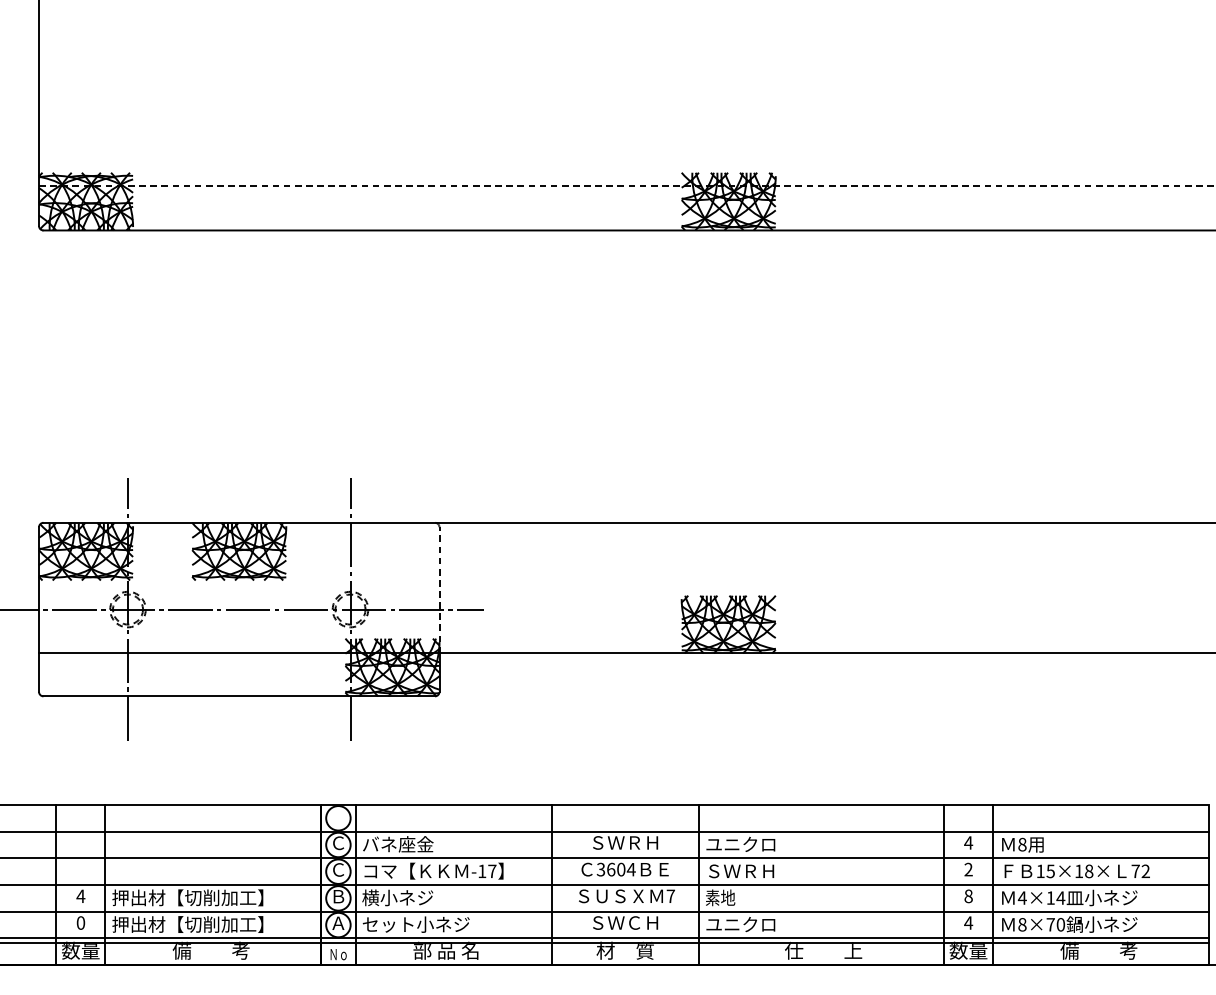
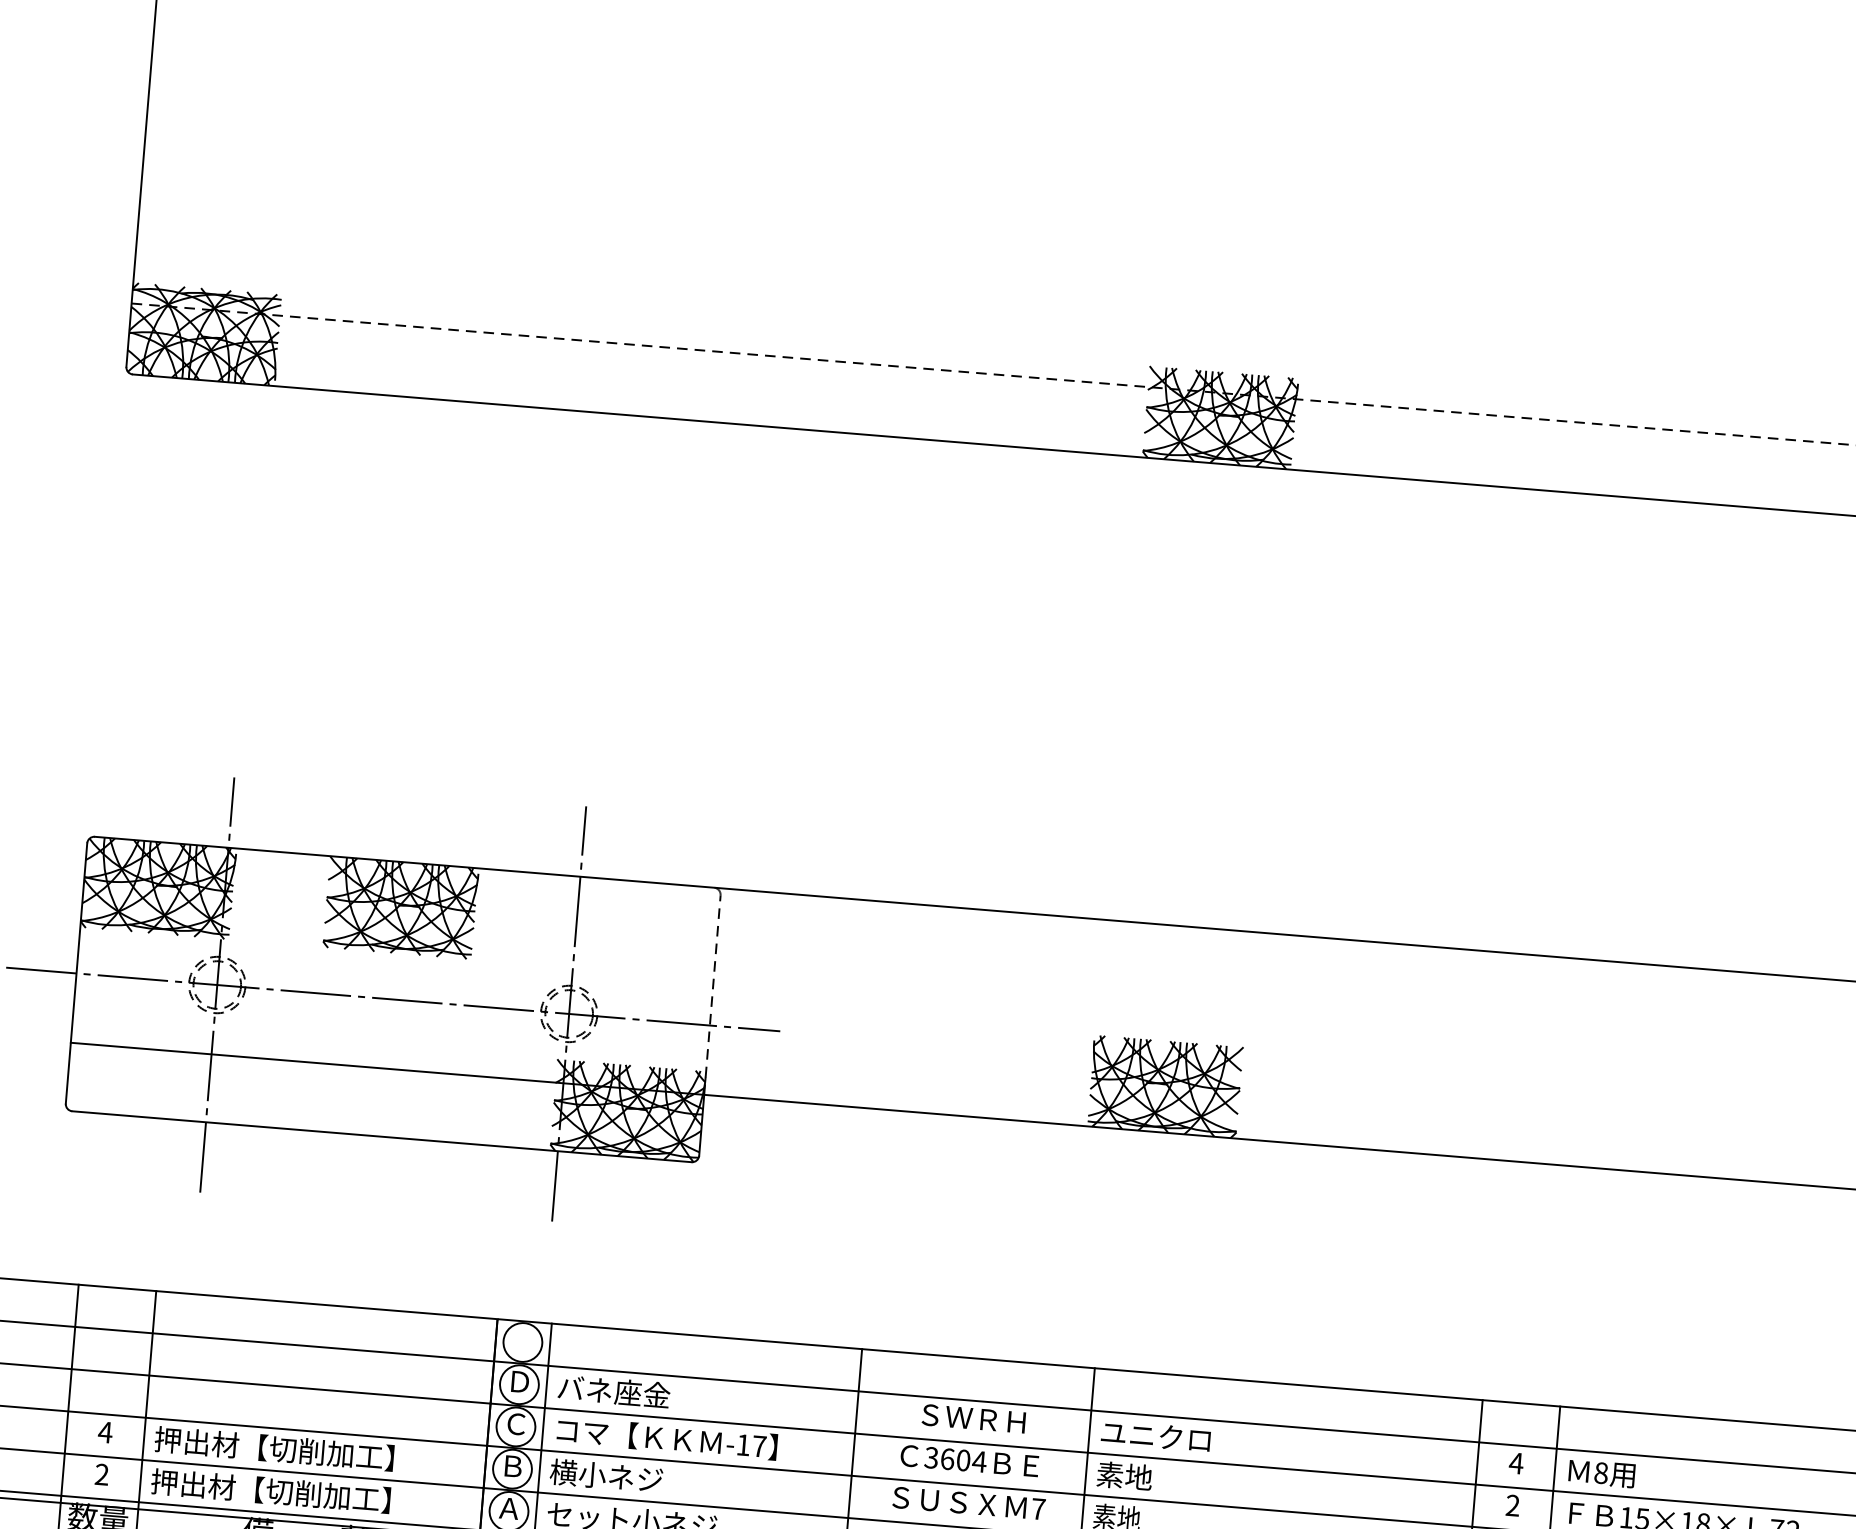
text: (338, 843) -> (519, 1382), Ｃ -> Ｄ
text: (740, 870) -> (1152, 1477), ＳＷＲＨ -> 素地
text: (80, 922) -> (101, 1473), 0 -> 2

